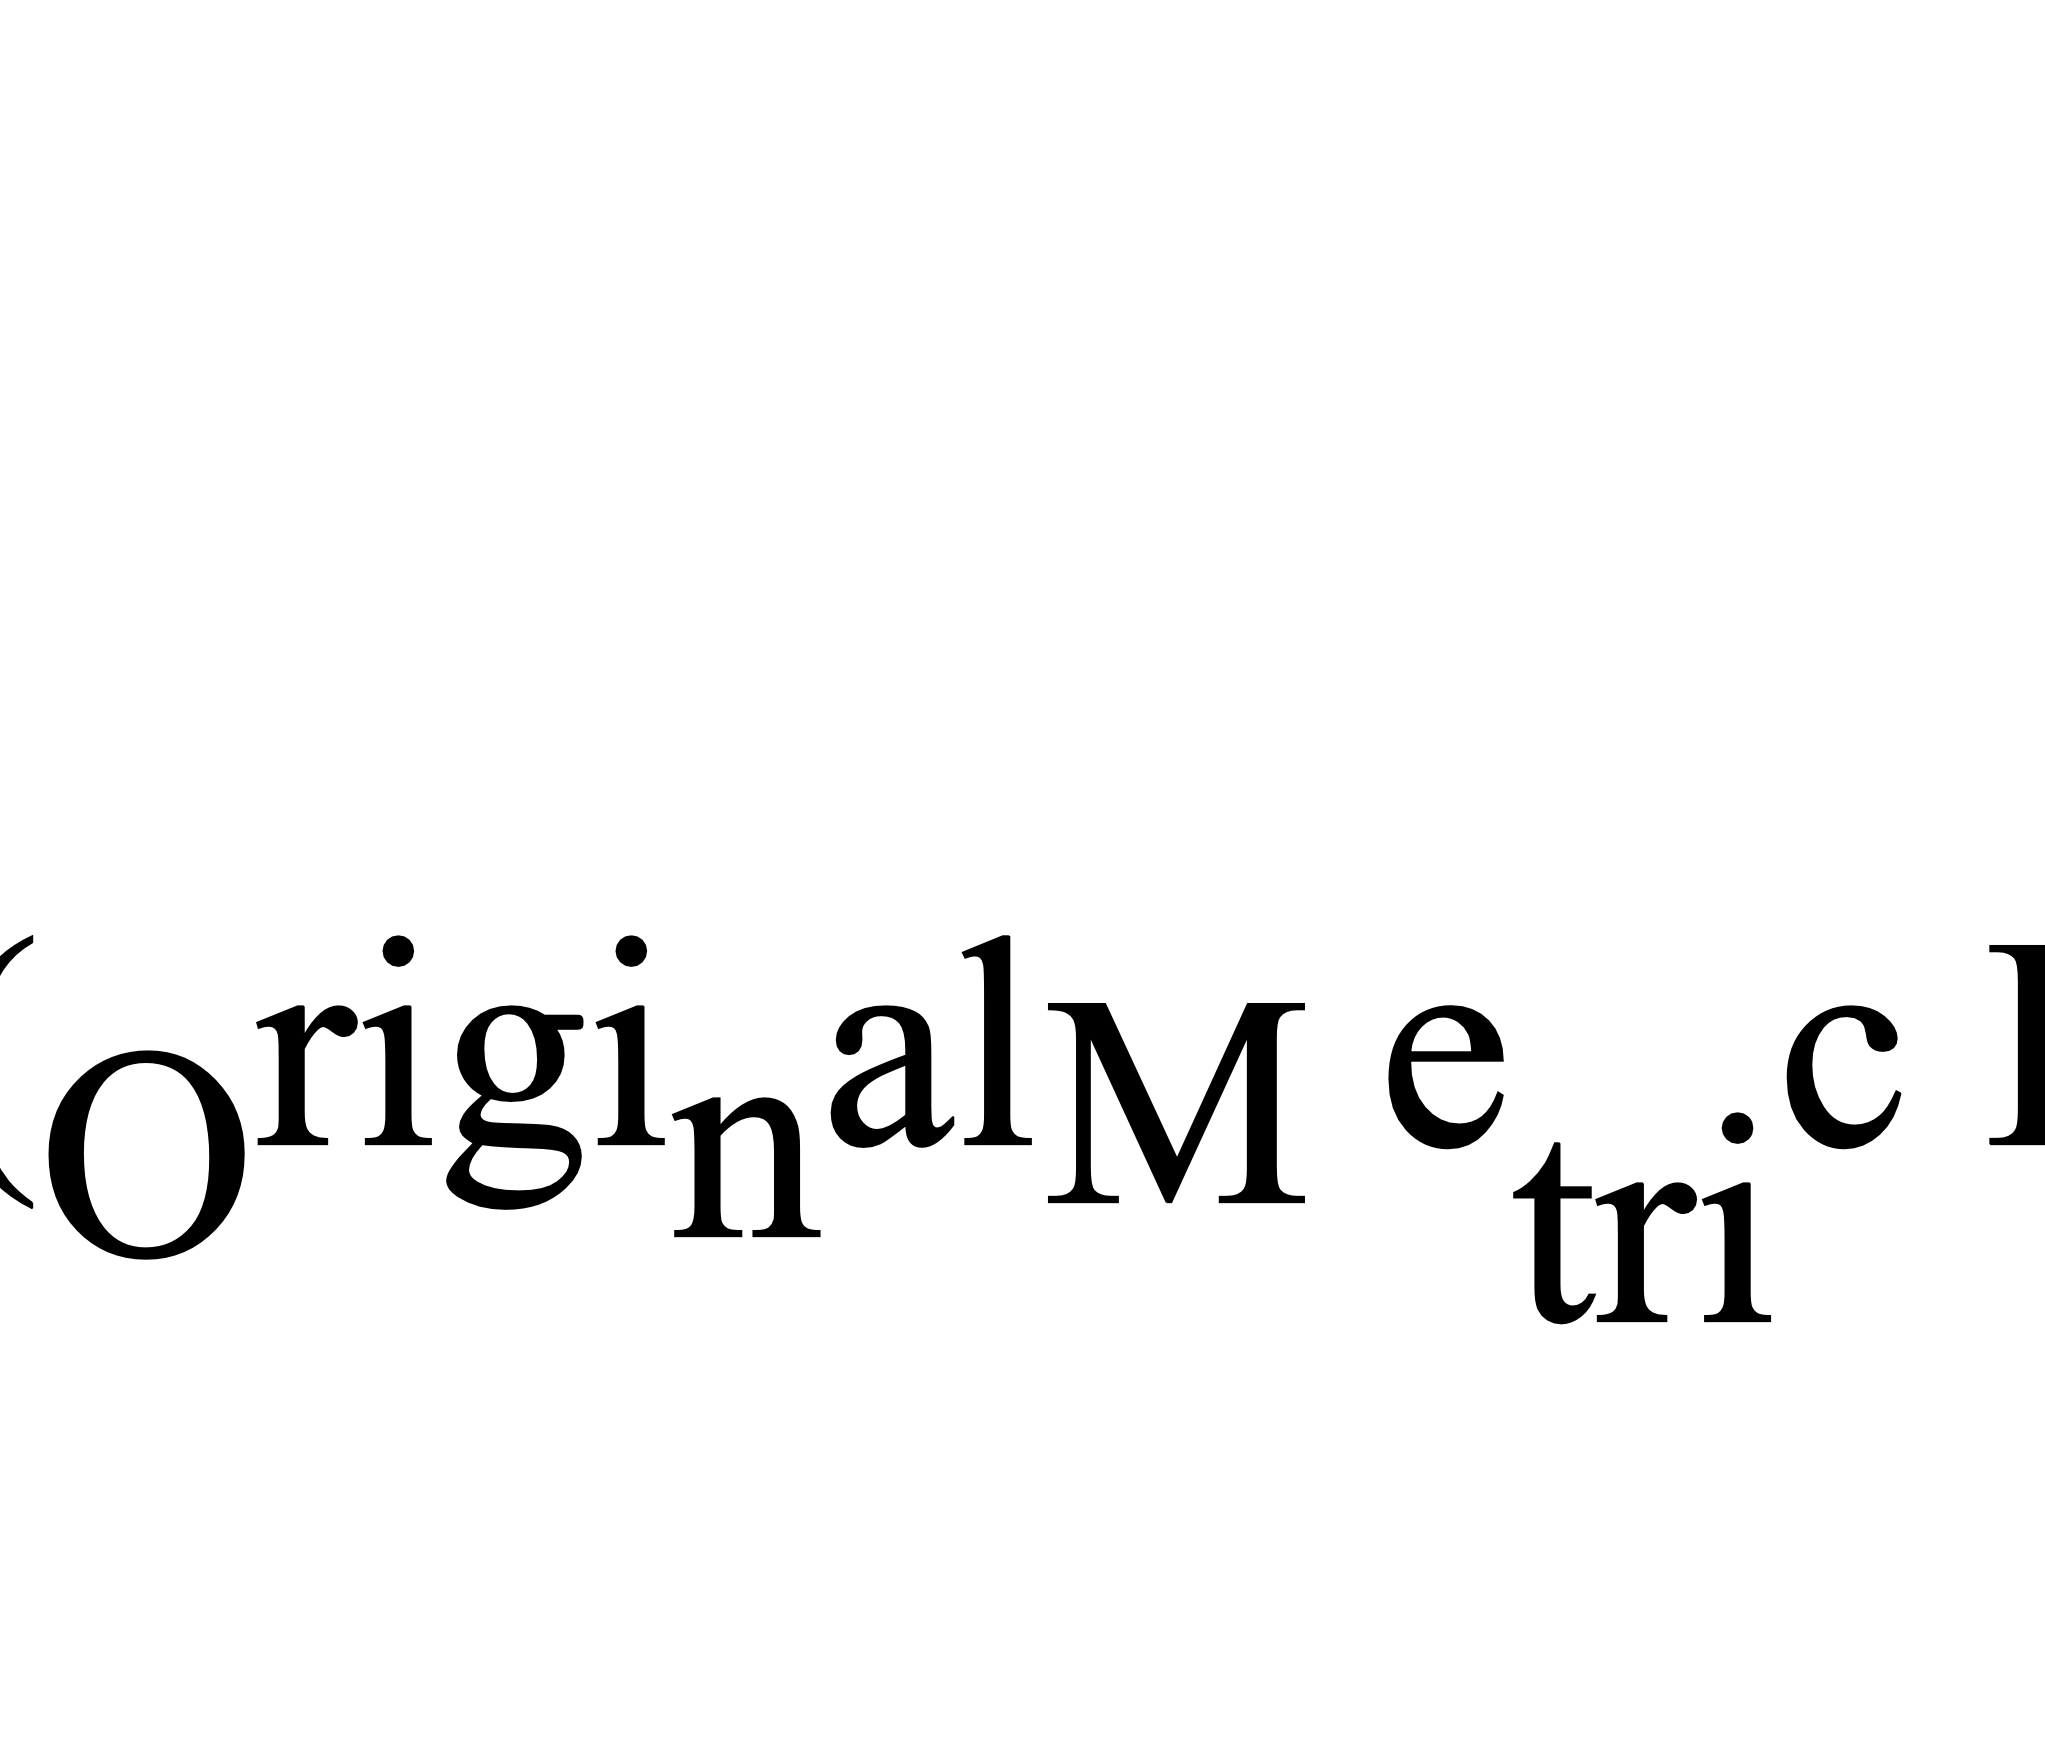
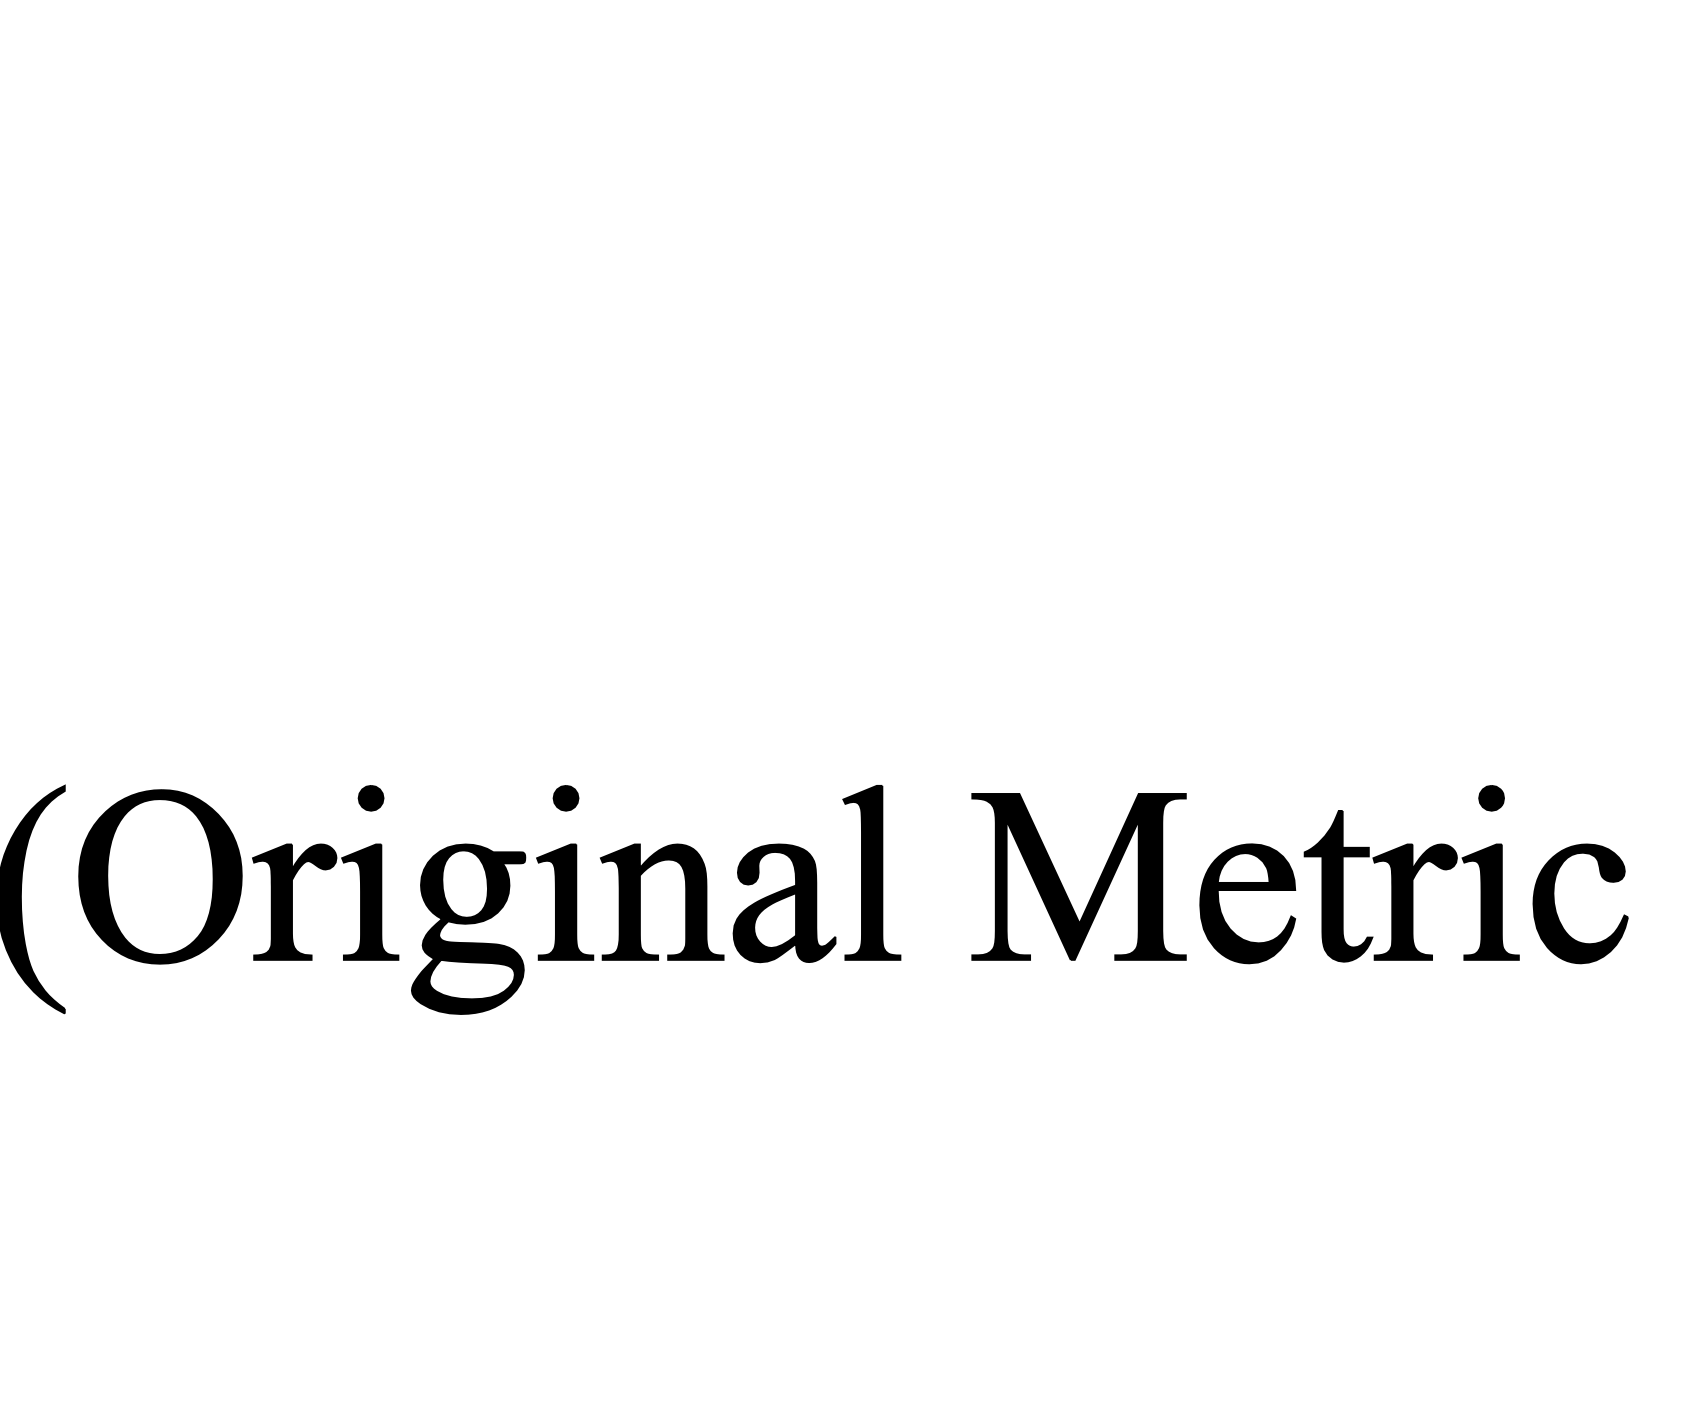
part: (1155, 1109) -> (1061, 882), moved
part: (146, 1154) -> (160, 876), moved
part: (720, 1167) -> (640, 902), moved
part: (1641, 1218) -> (1411, 873), moved

